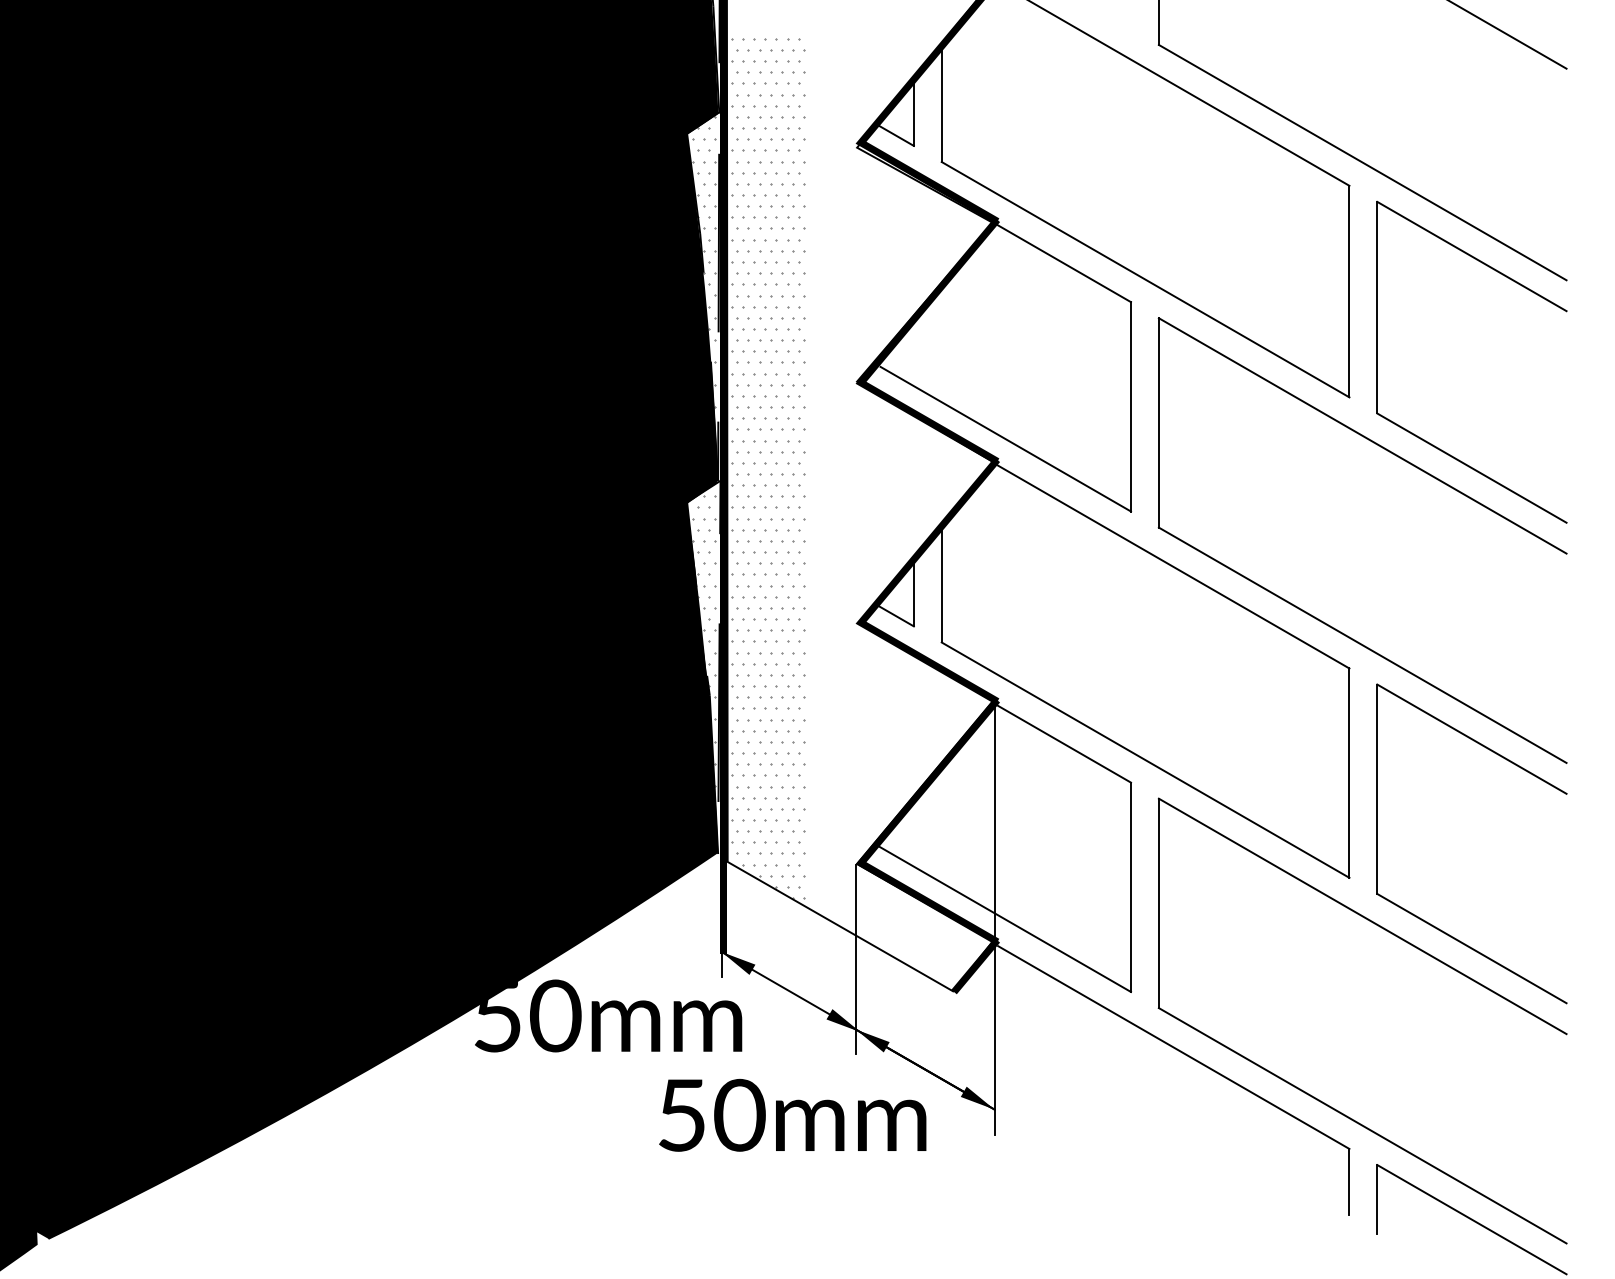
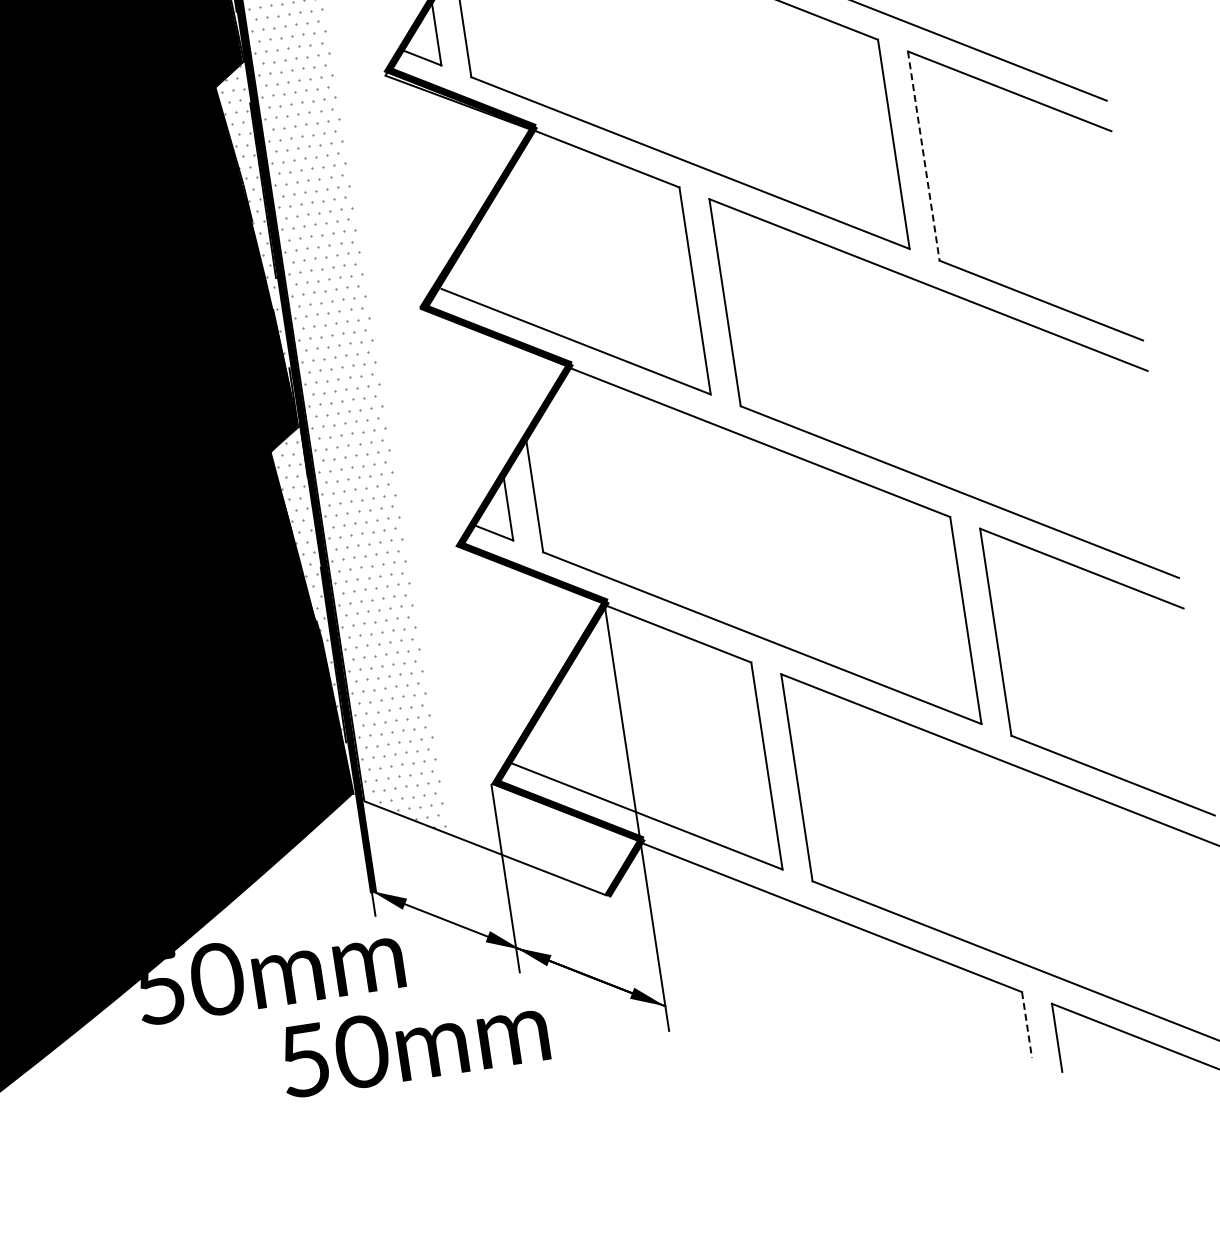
line: (1377, 307) -> (923, 155), solid -> dashed
text: (792, 1114) -> (413, 1043), moved
line: (1349, 1182) -> (1027, 1025), solid -> dashed

